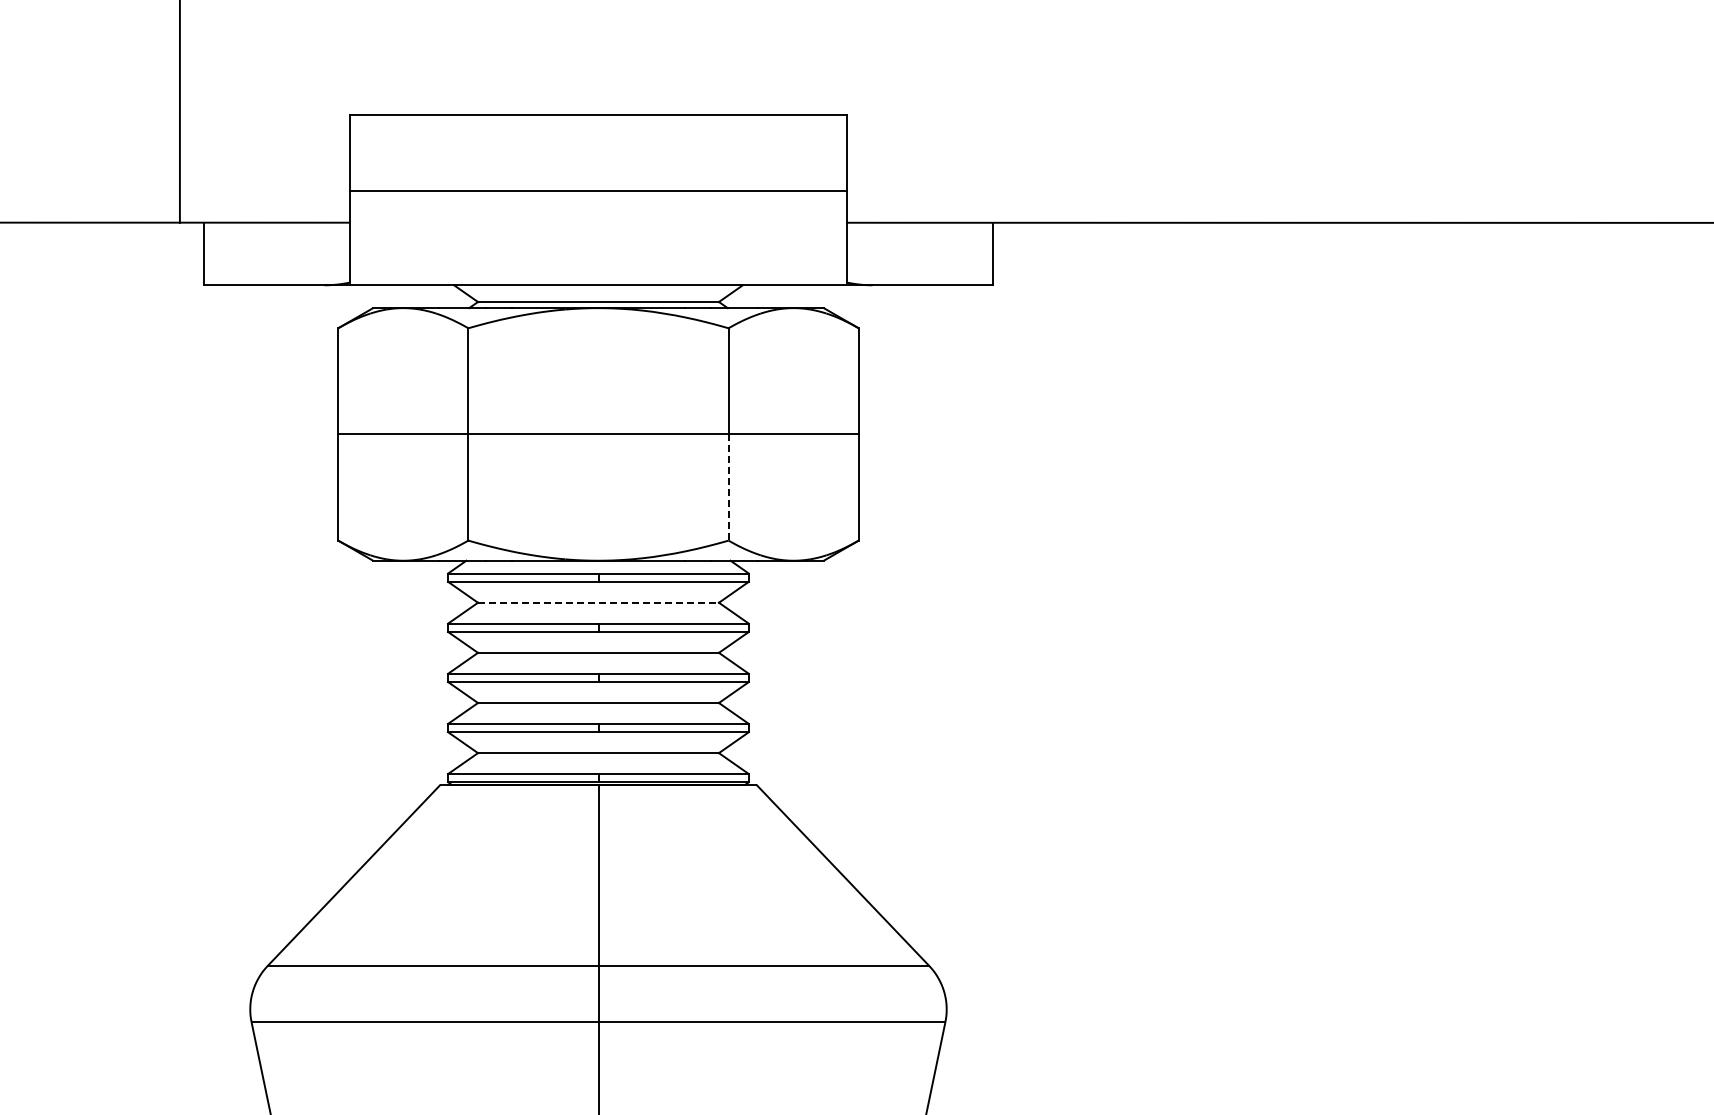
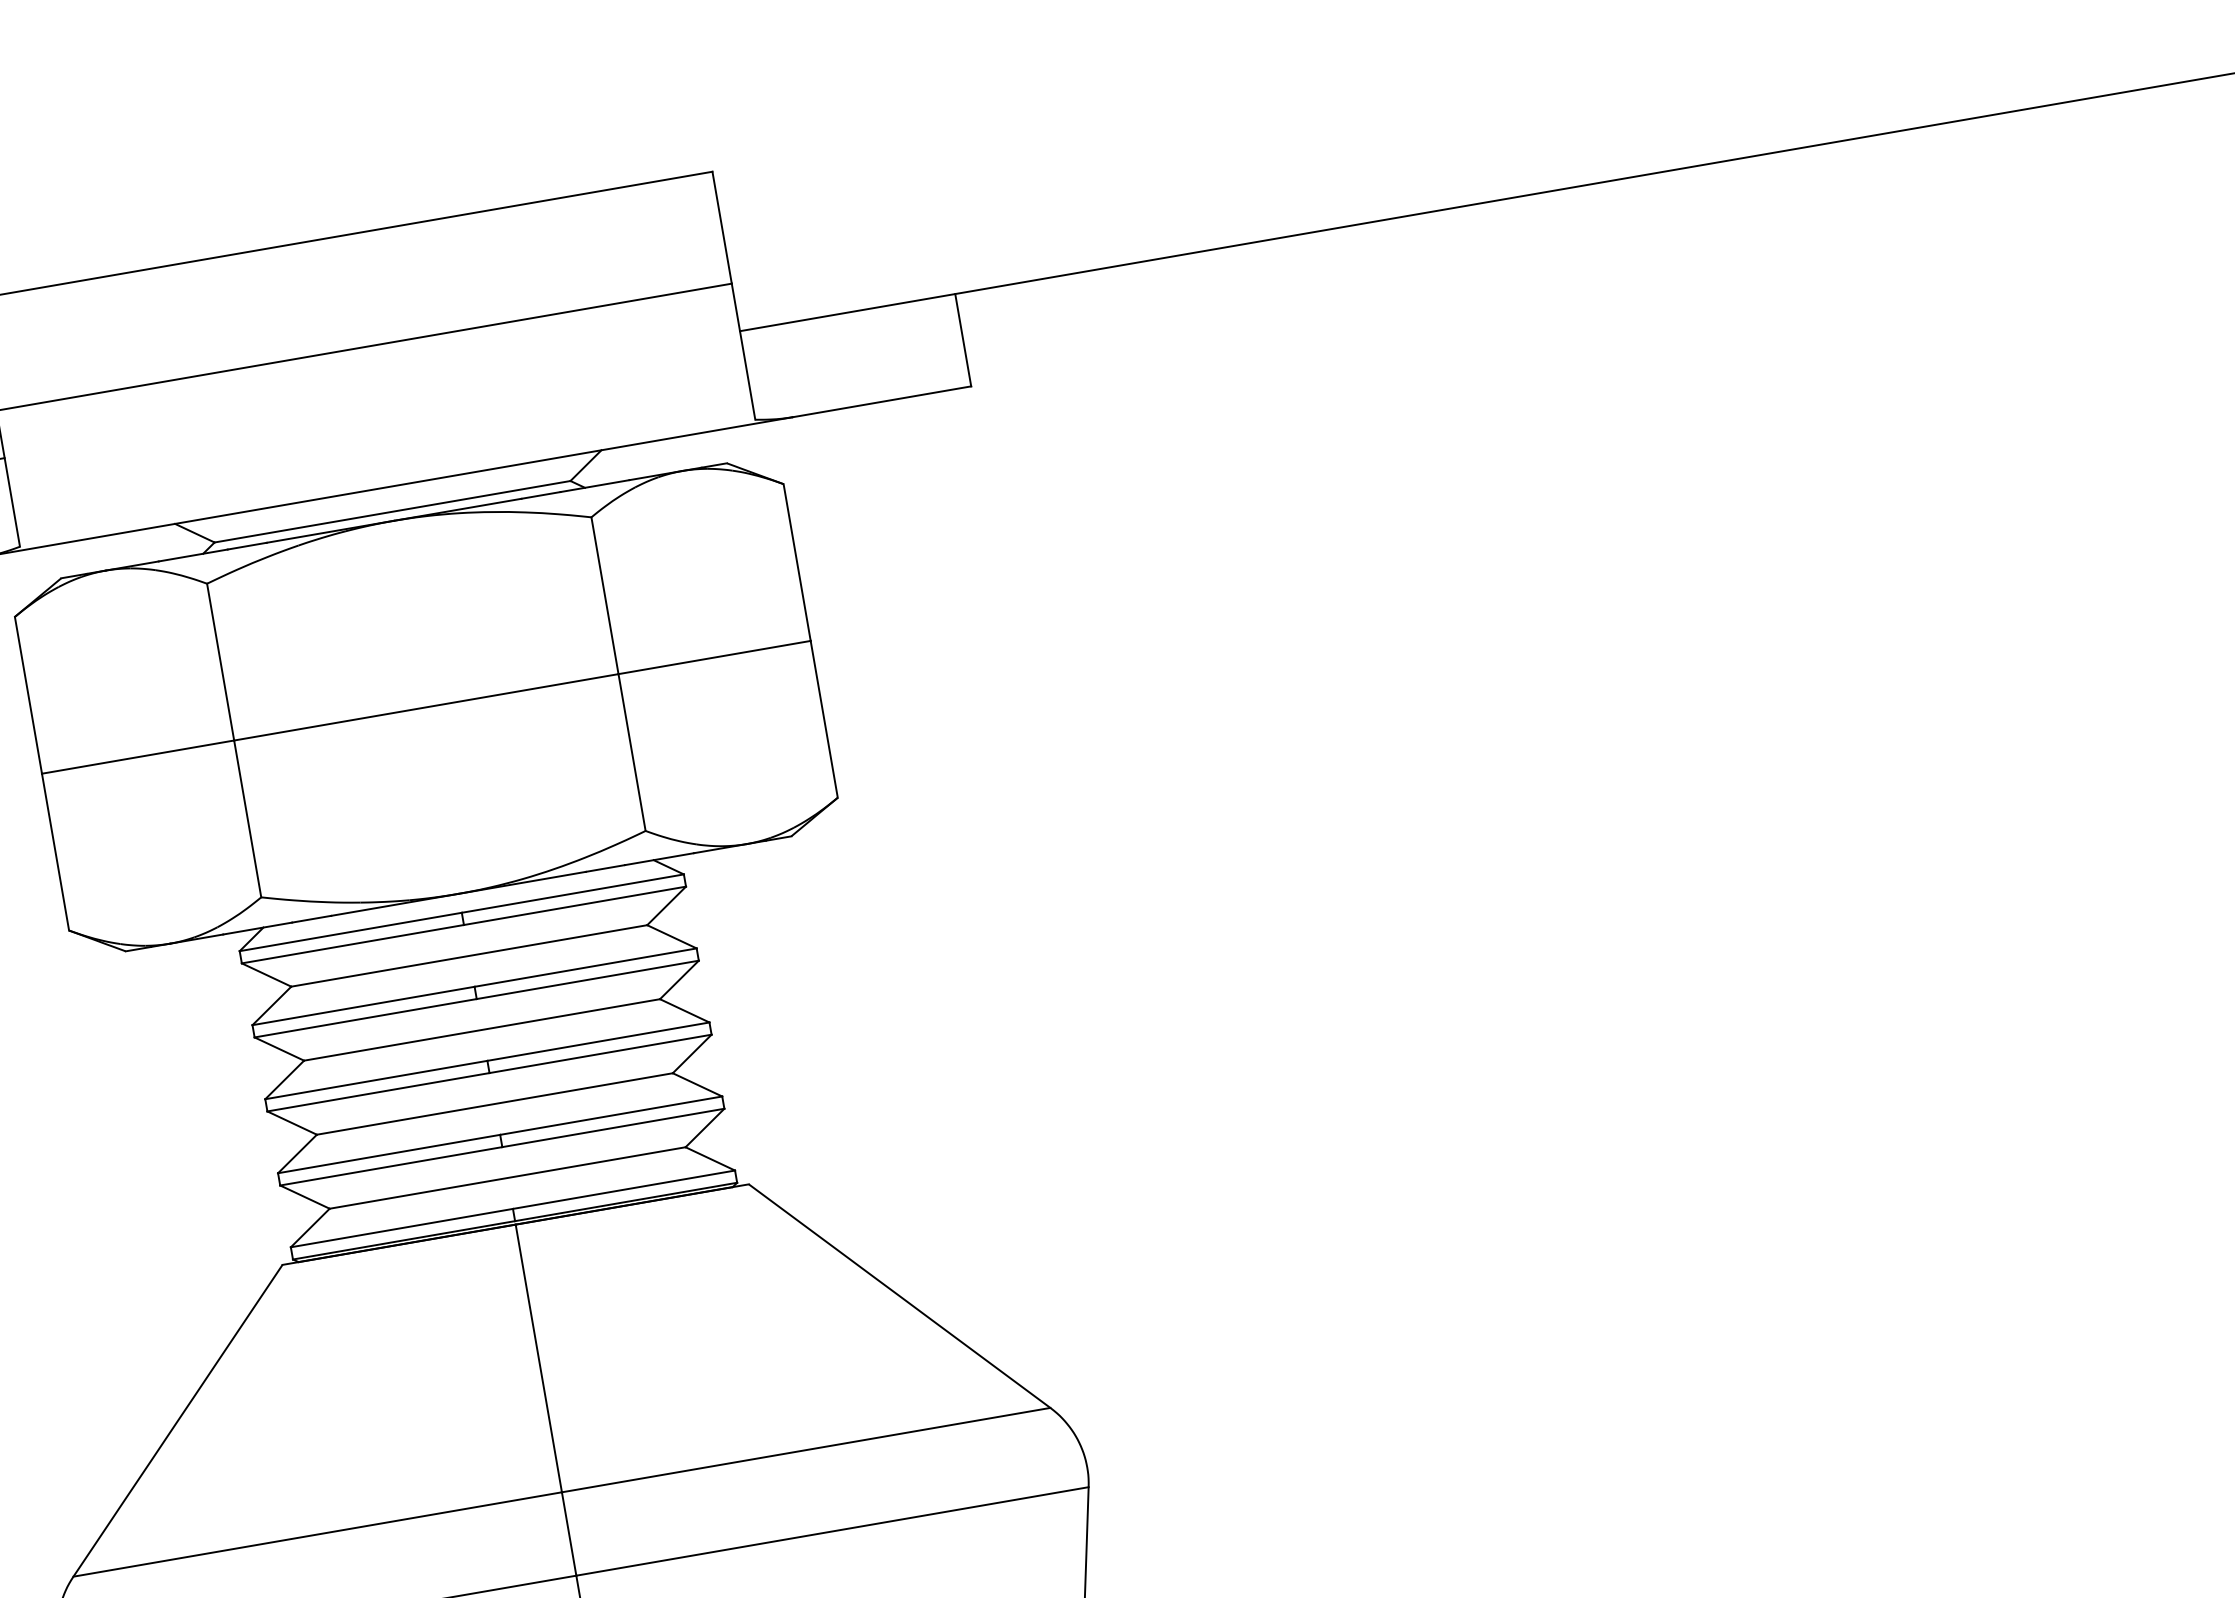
line: (728, 488) -> (632, 754), dashed -> solid
line: (598, 602) -> (469, 955), dashed -> solid

